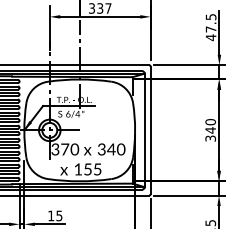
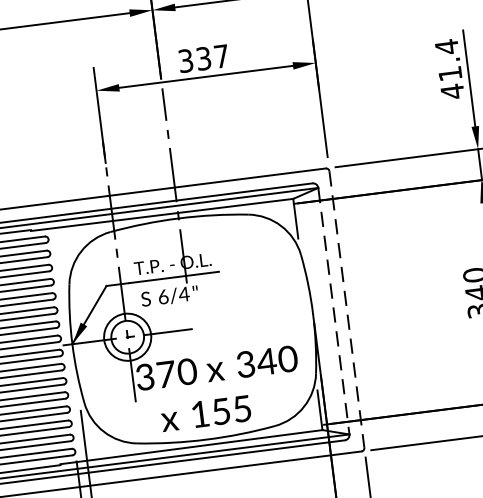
text: (210, 22) -> (447, 58), 47.5 -> 41.4
line: (144, 130) -> (333, 311), solid -> dashed
line: (150, 130) -> (346, 309), solid -> dashed

